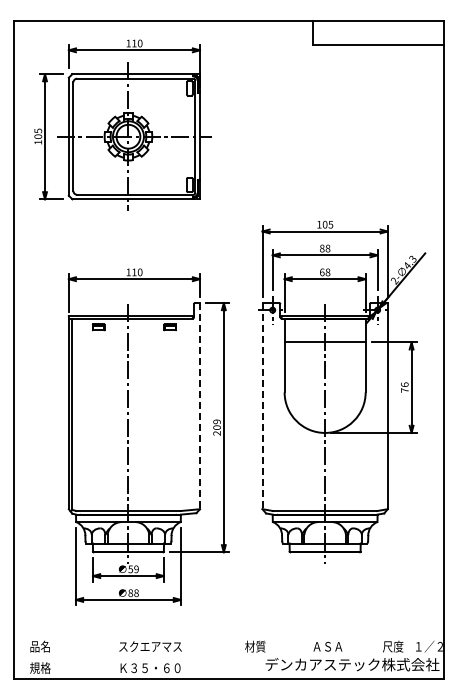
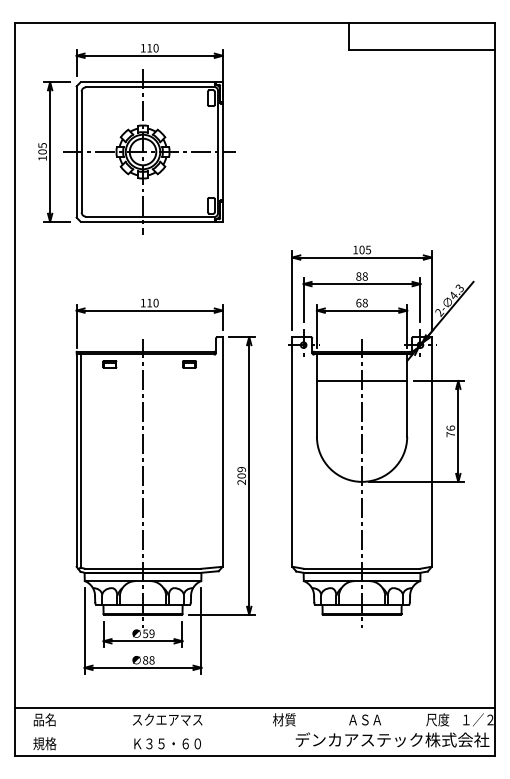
line: (199, 406) -> (222, 452), dashed -> solid
line: (262, 406) -> (292, 452), dashed -> solid
line: (228, 636) -> (254, 708), added

